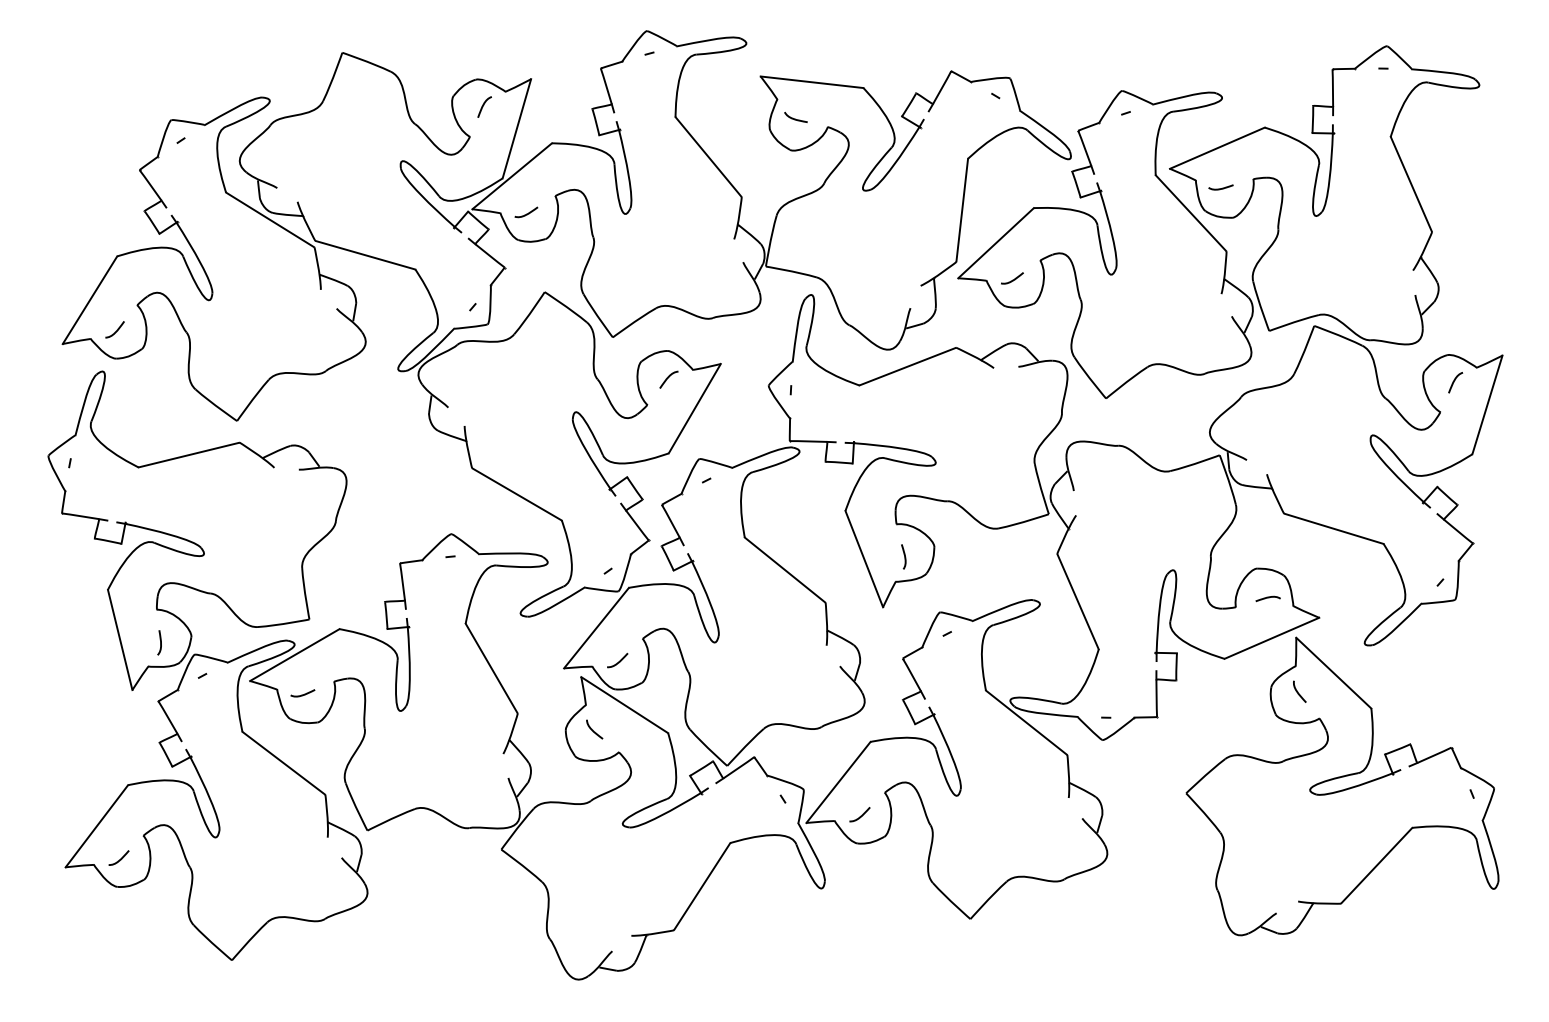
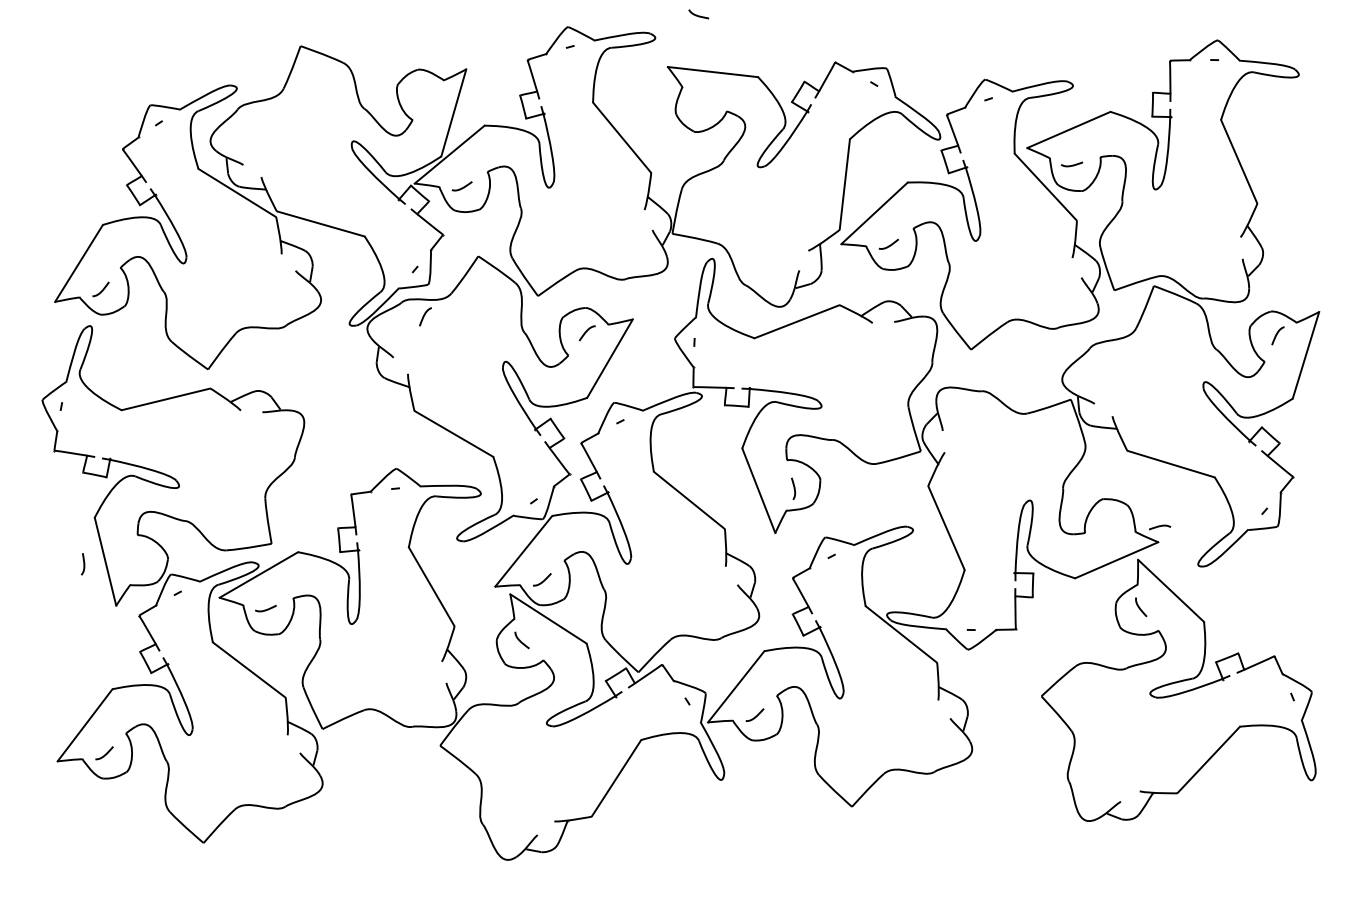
curve: (484, 105) -> (425, 315), moved
curve: (795, 118) -> (698, 15), moved
curve: (1267, 598) -> (1159, 527), moved
curve: (160, 642) -> (83, 563), moved

